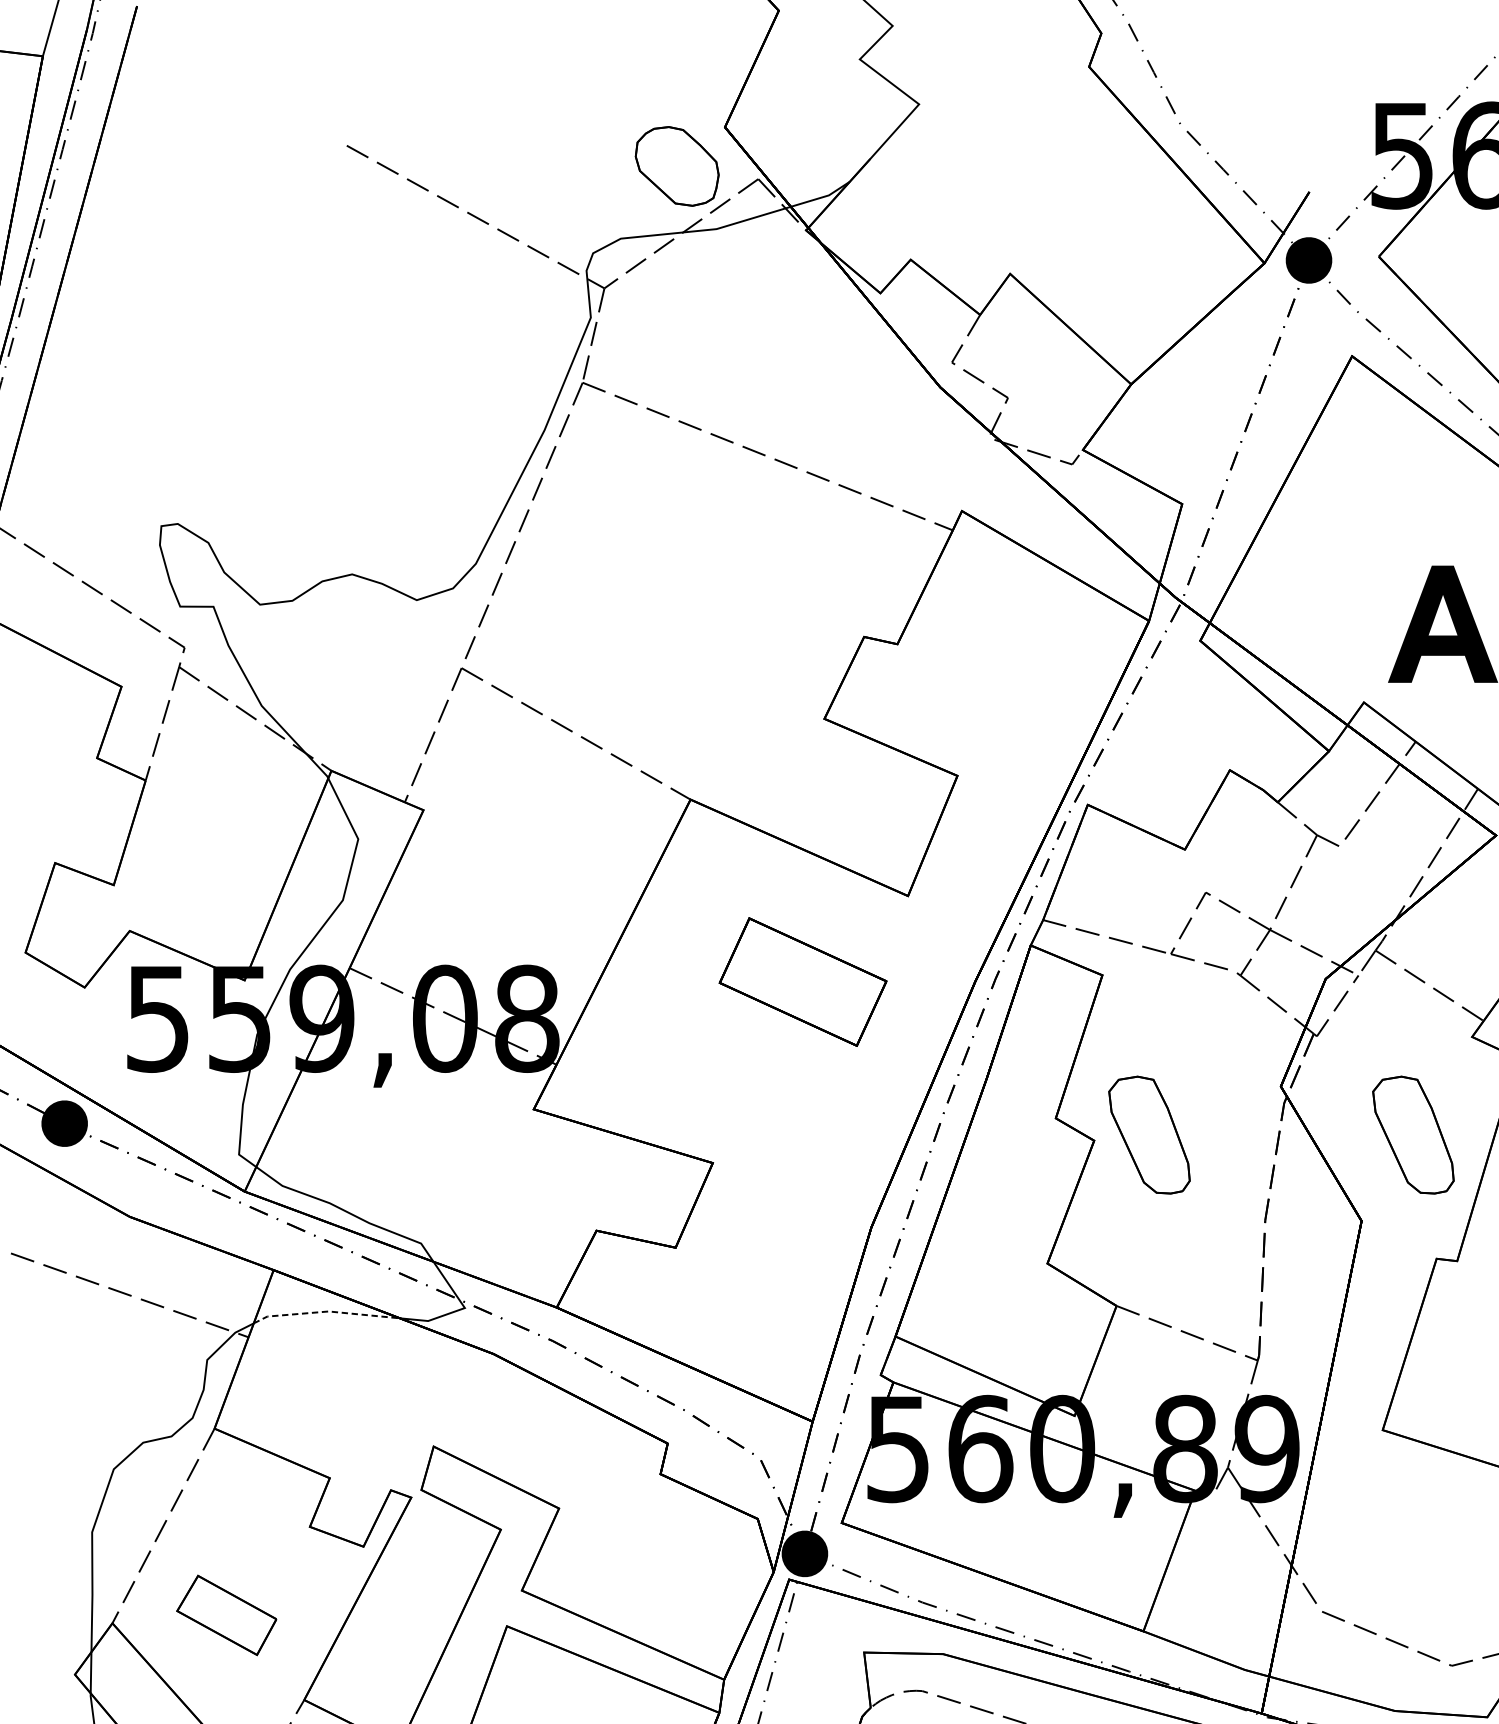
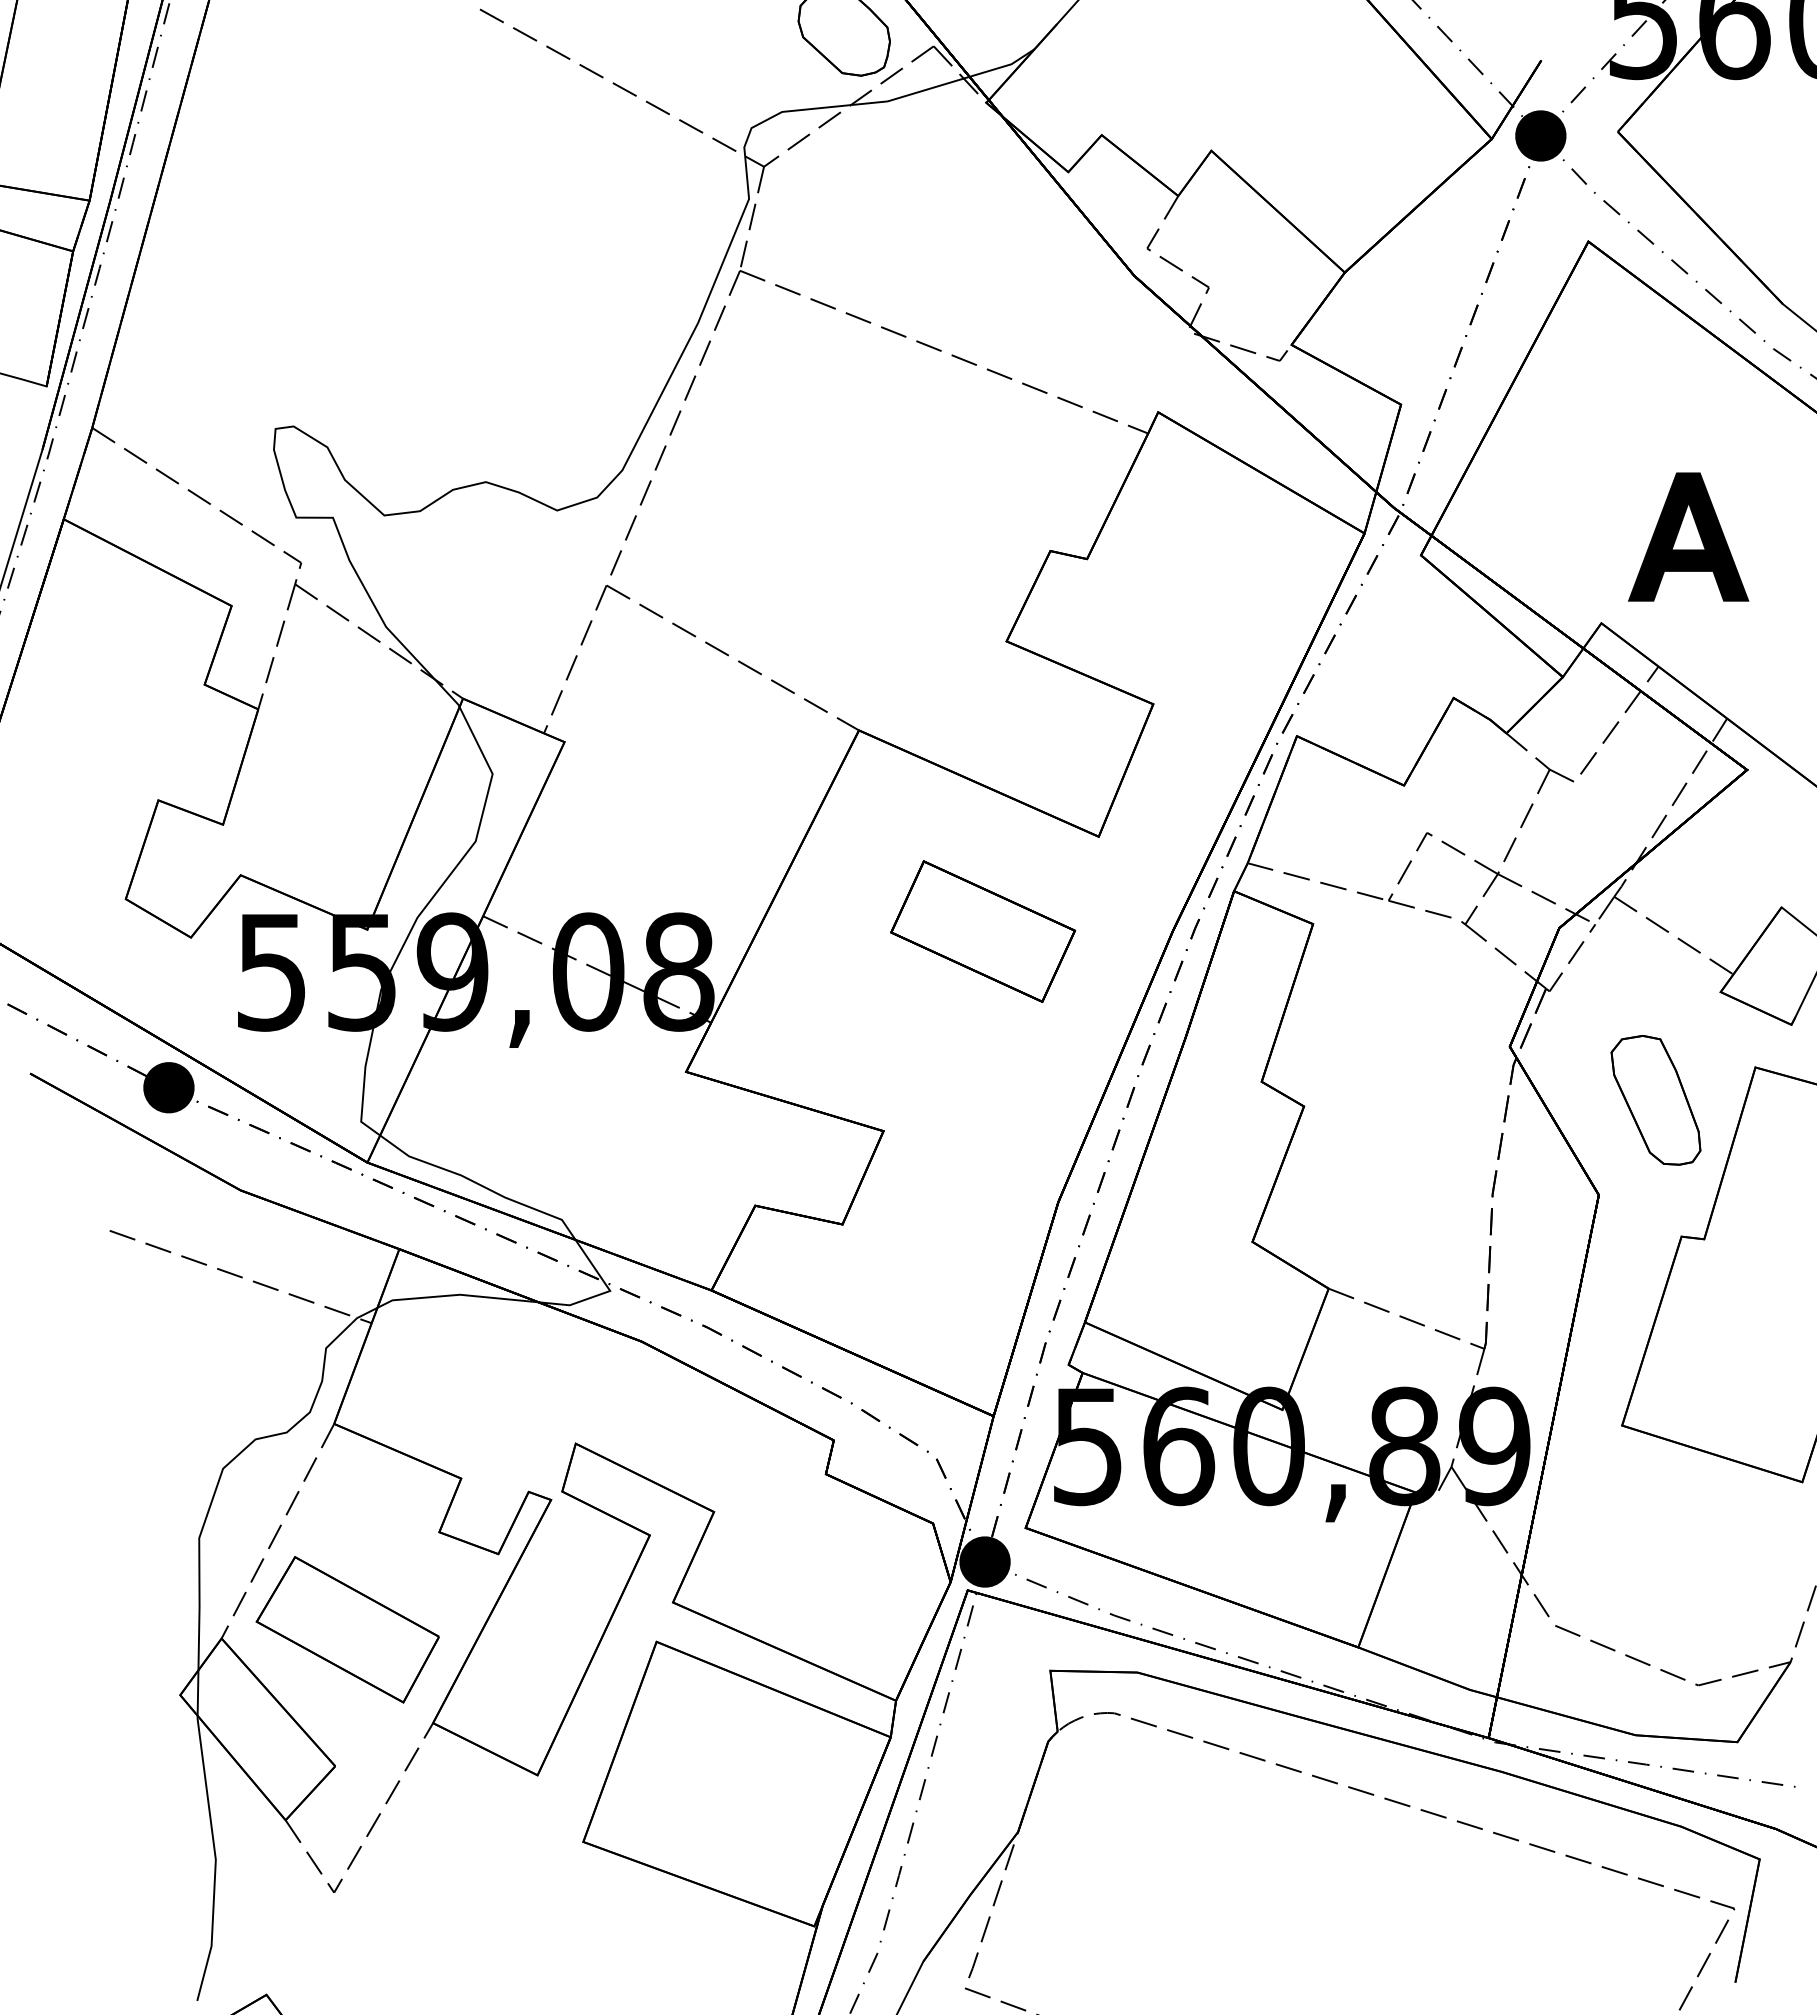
part: (1149, 1135) -> (1364, 1100), removed
line: (326, 1312) -> (457, 1295), dashed -> solid
part: (226, 1615) -> (347, 1629), size x1.67

